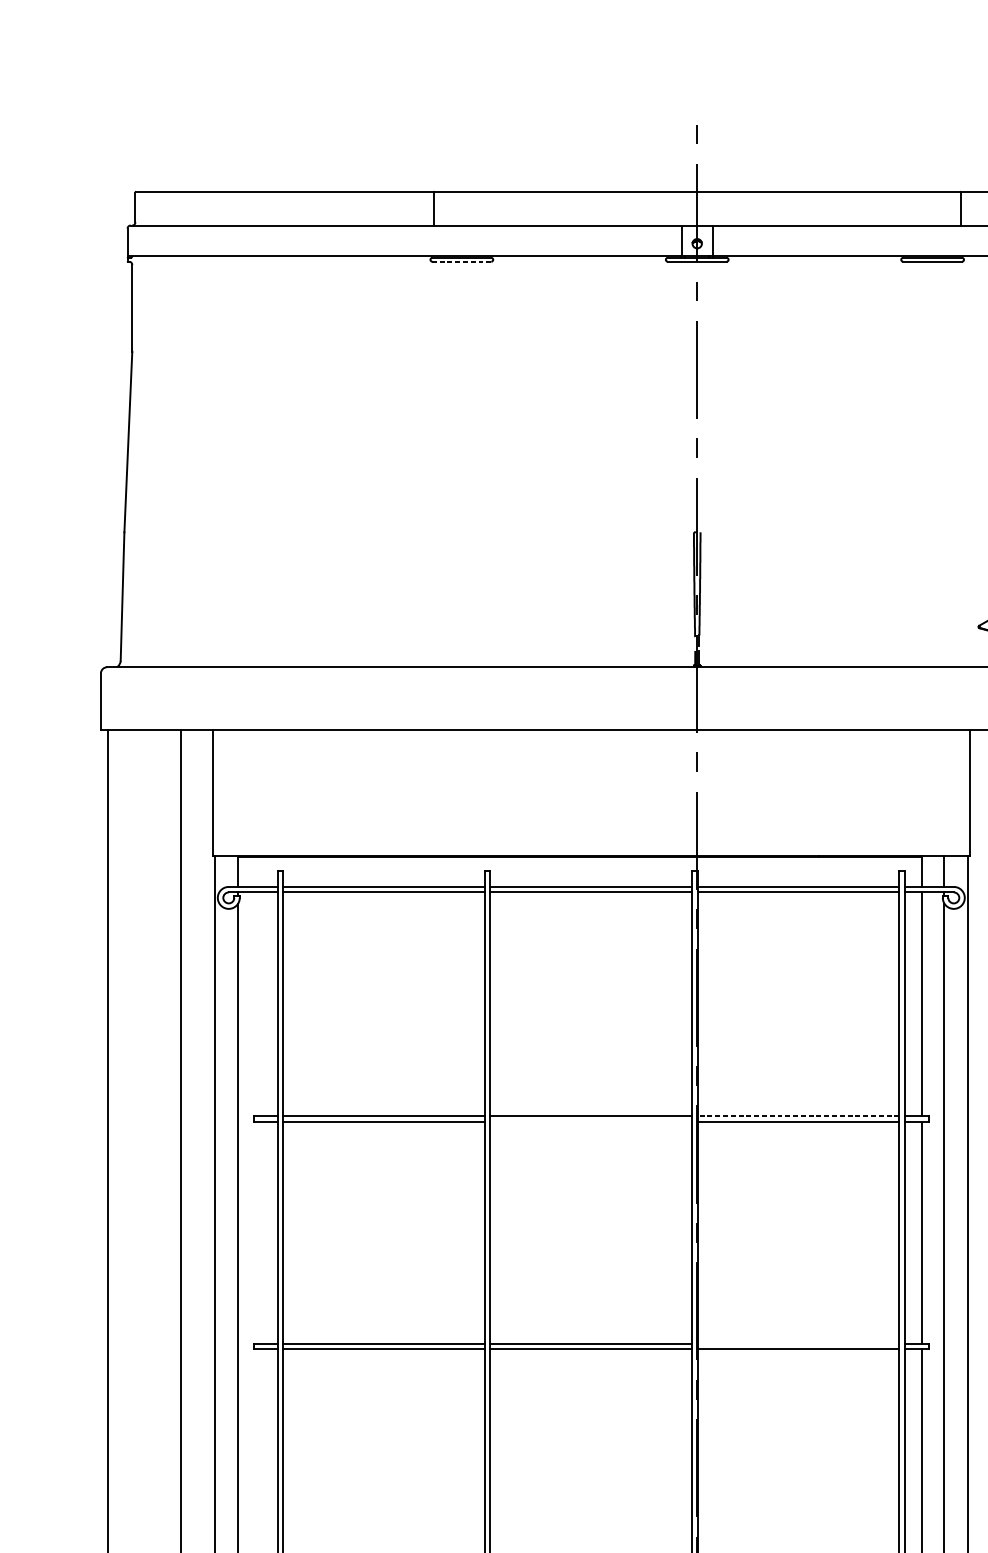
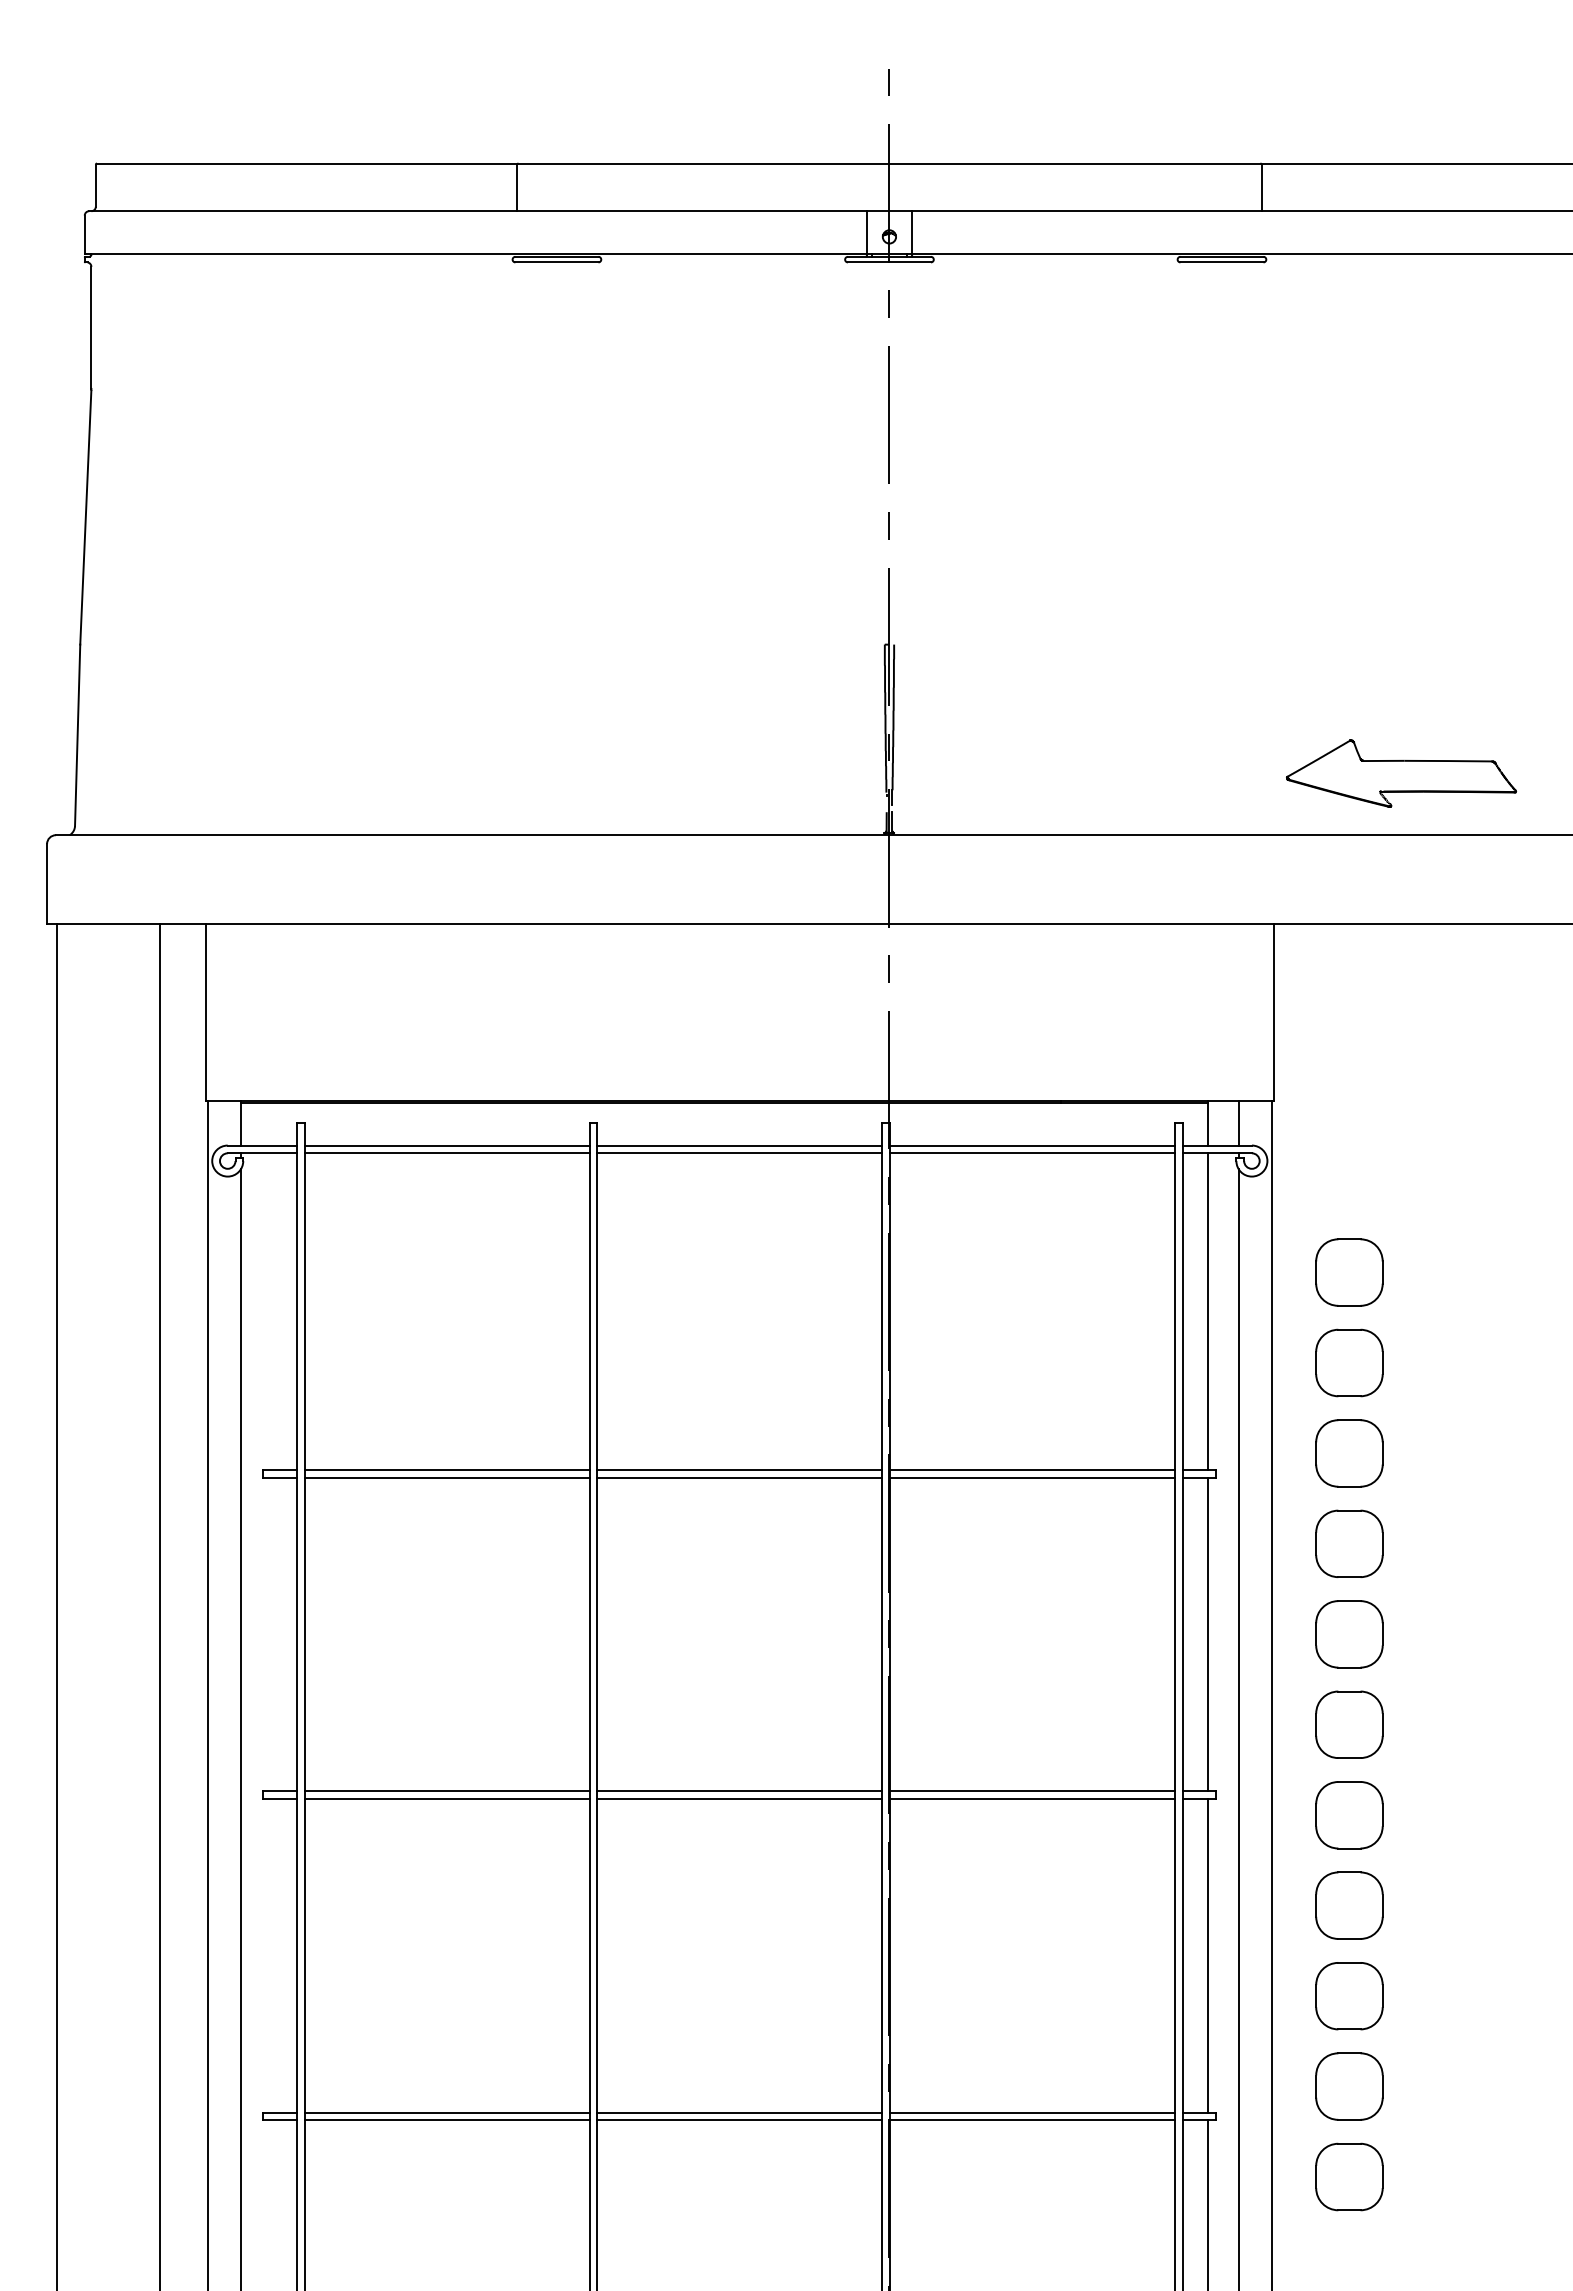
line: (461, 261) -> (556, 262), dashed -> solid
line: (797, 1116) -> (1031, 1469), dashed -> solid
line: (591, 1121) -> (739, 1477), added
line: (798, 1344) -> (1032, 1791), added

